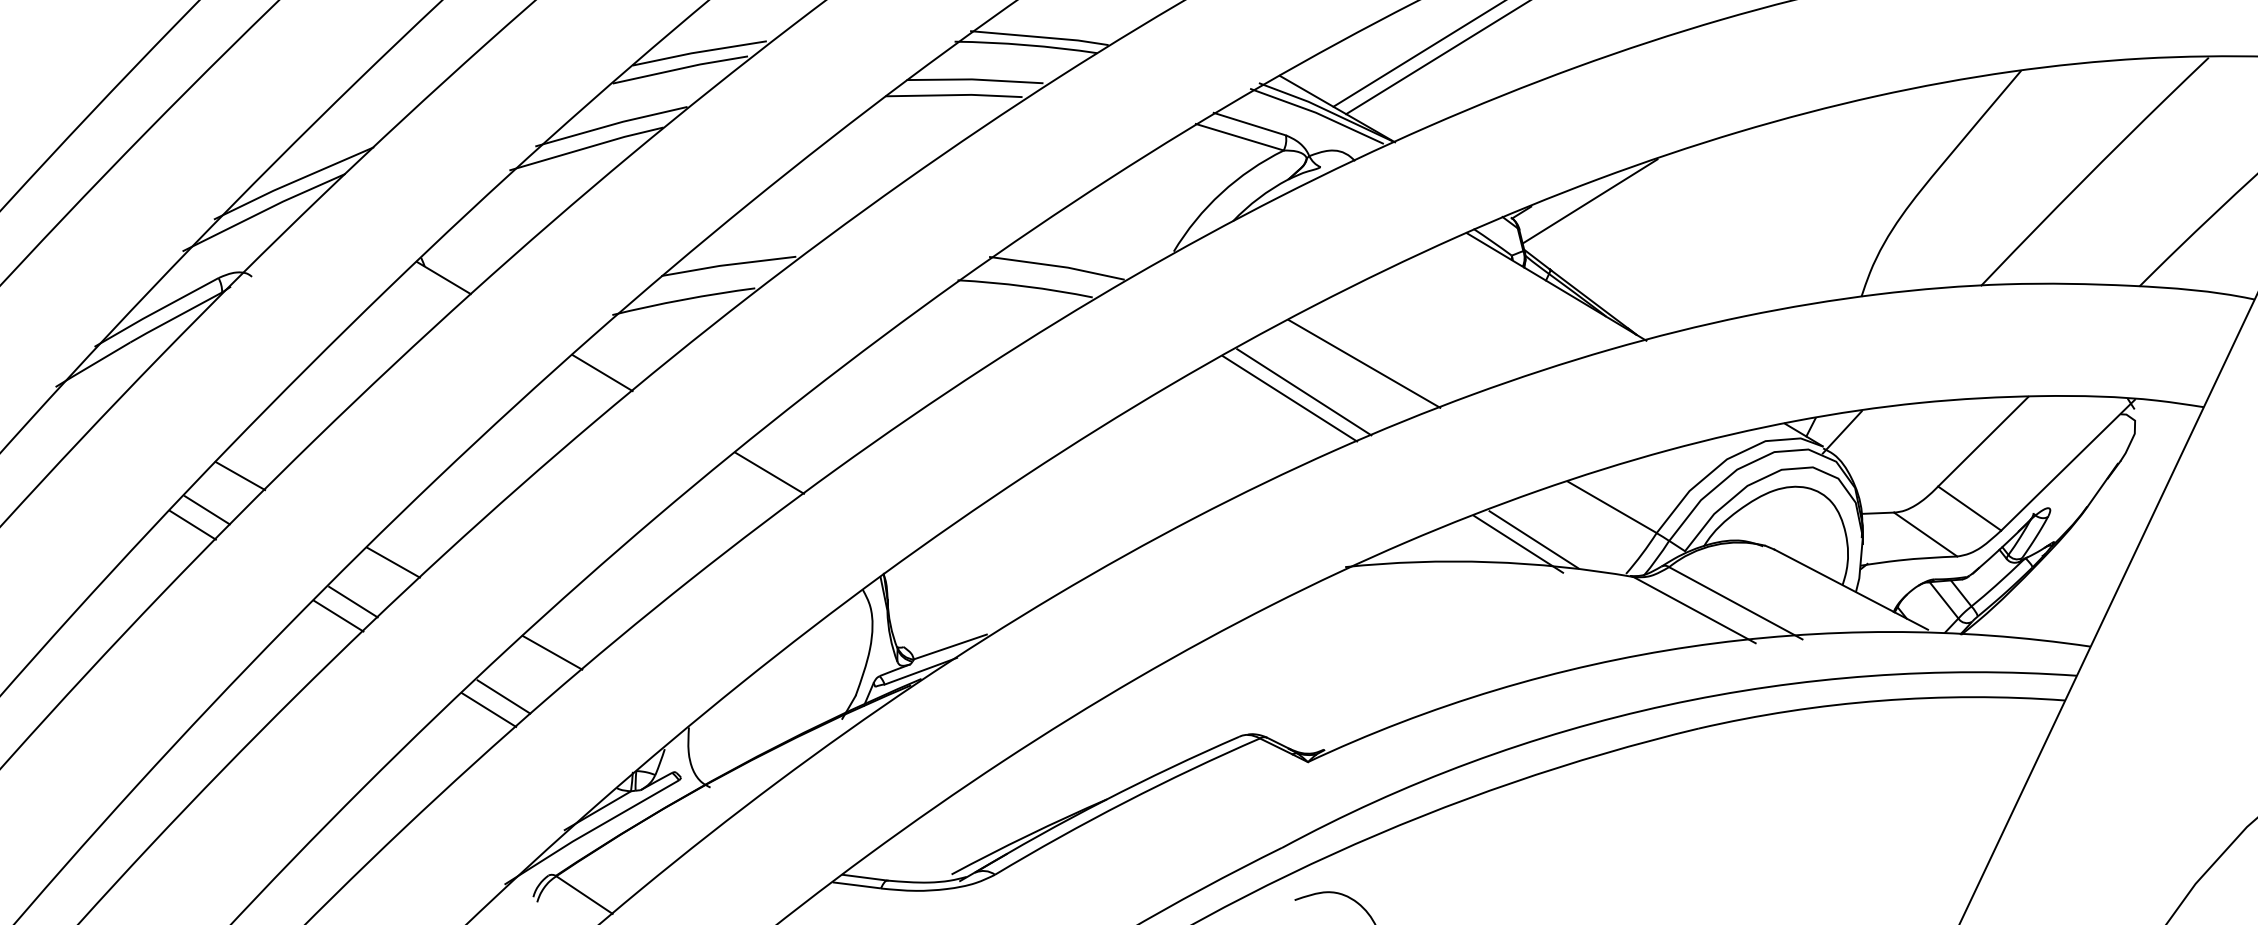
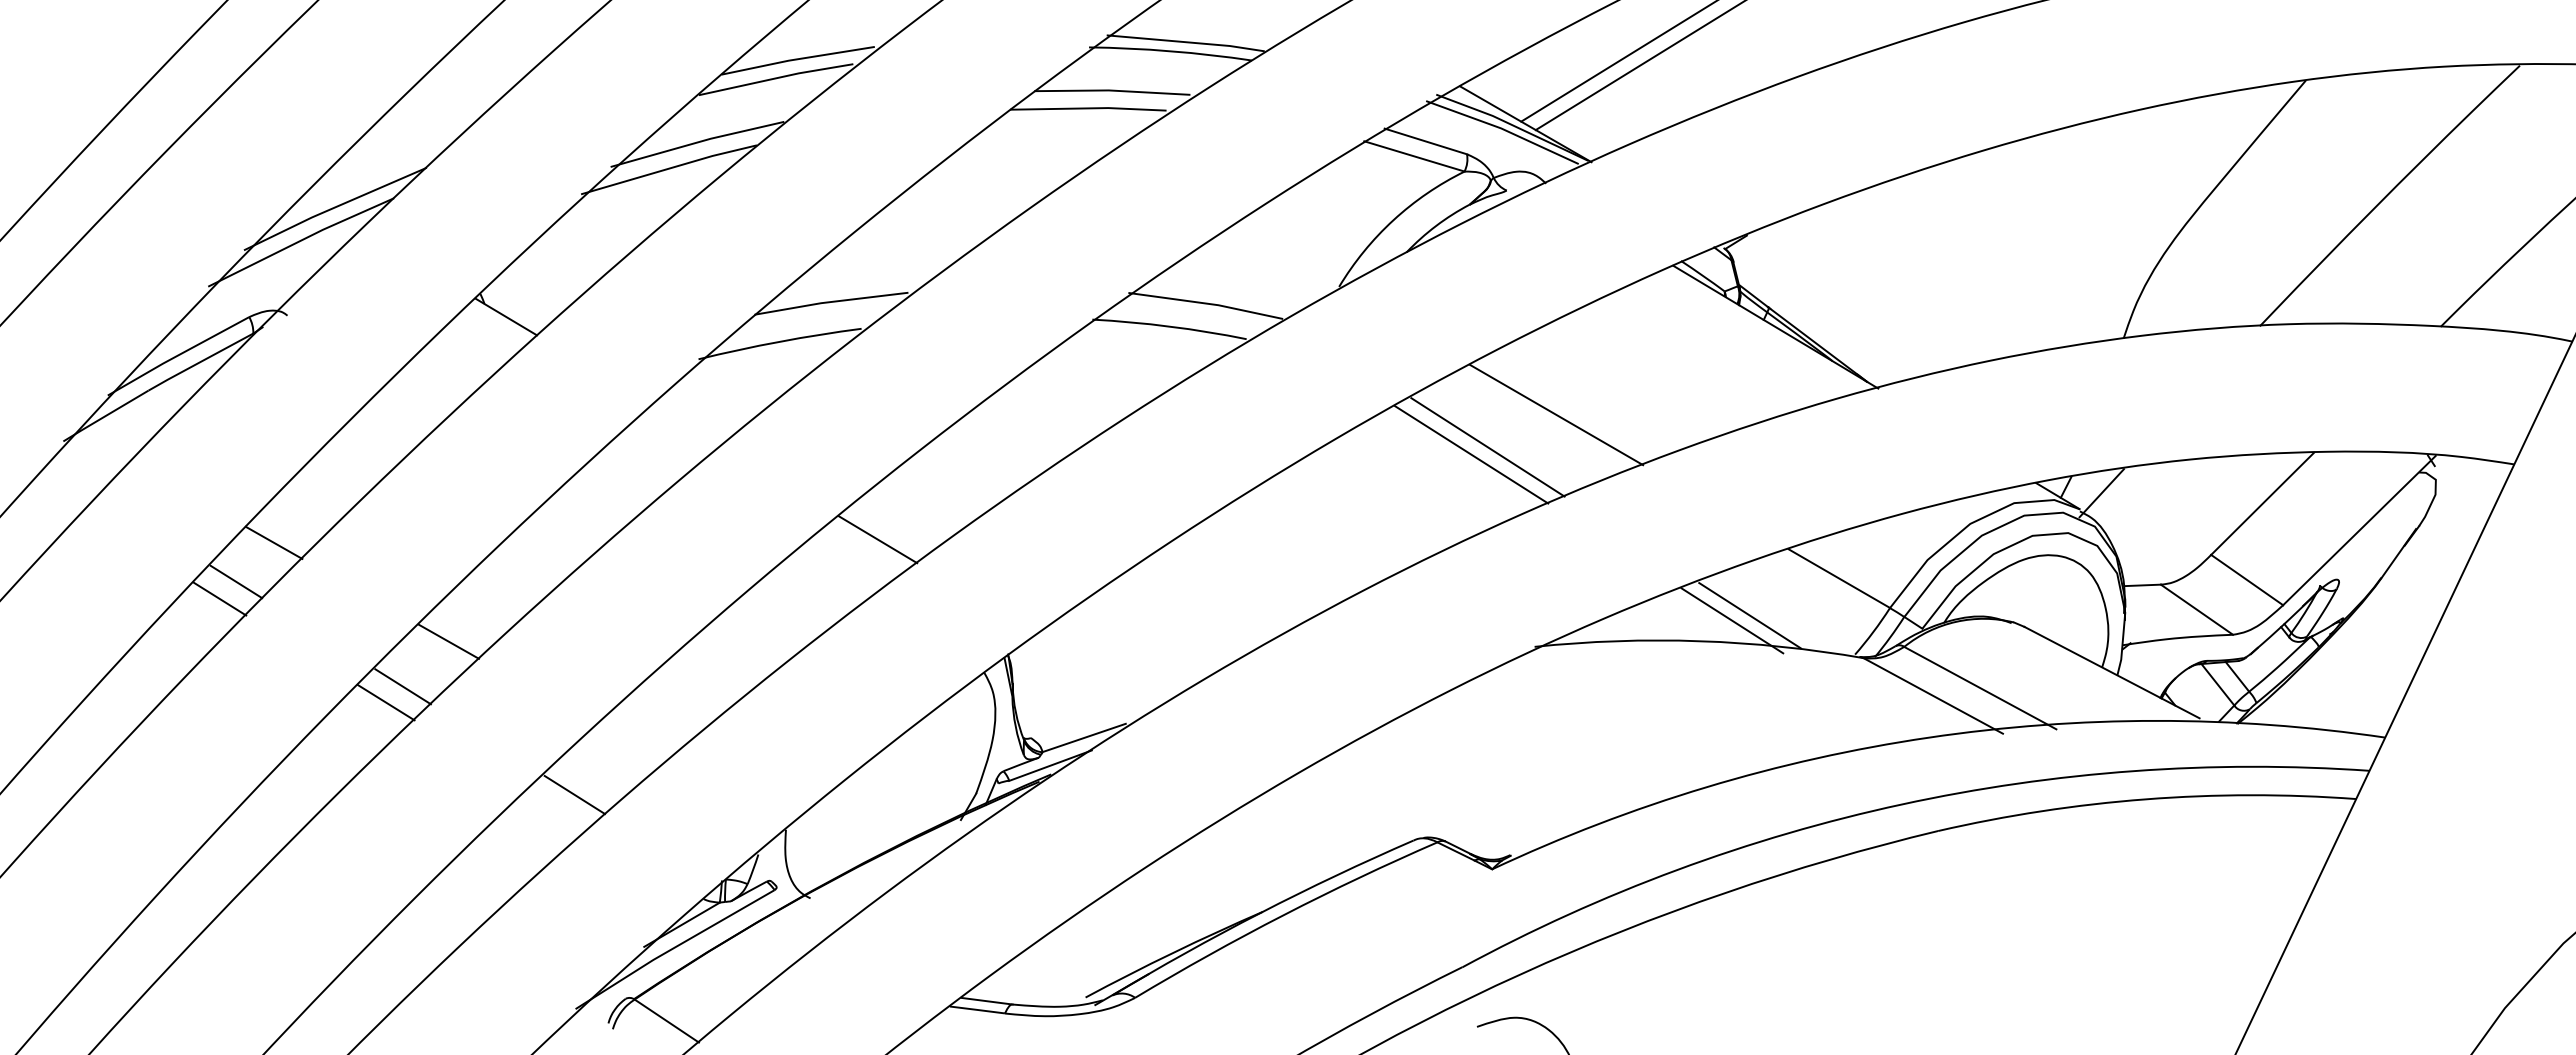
line: (1590, 201) -> (1814, 229), removed
line: (601, 373) -> (686, 425), removed
line: (552, 652) -> (630, 744), removed
line: (488, 709) -> (557, 809), removed

